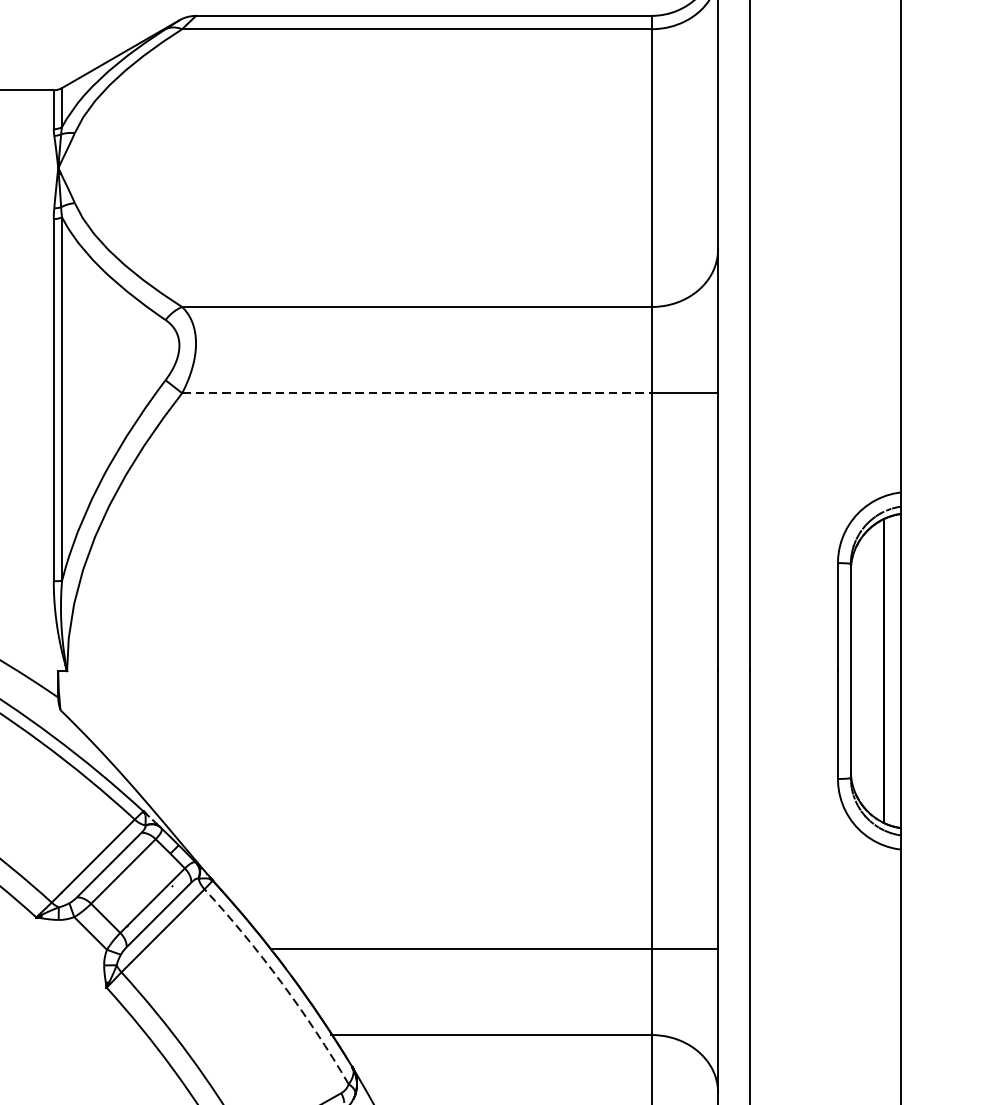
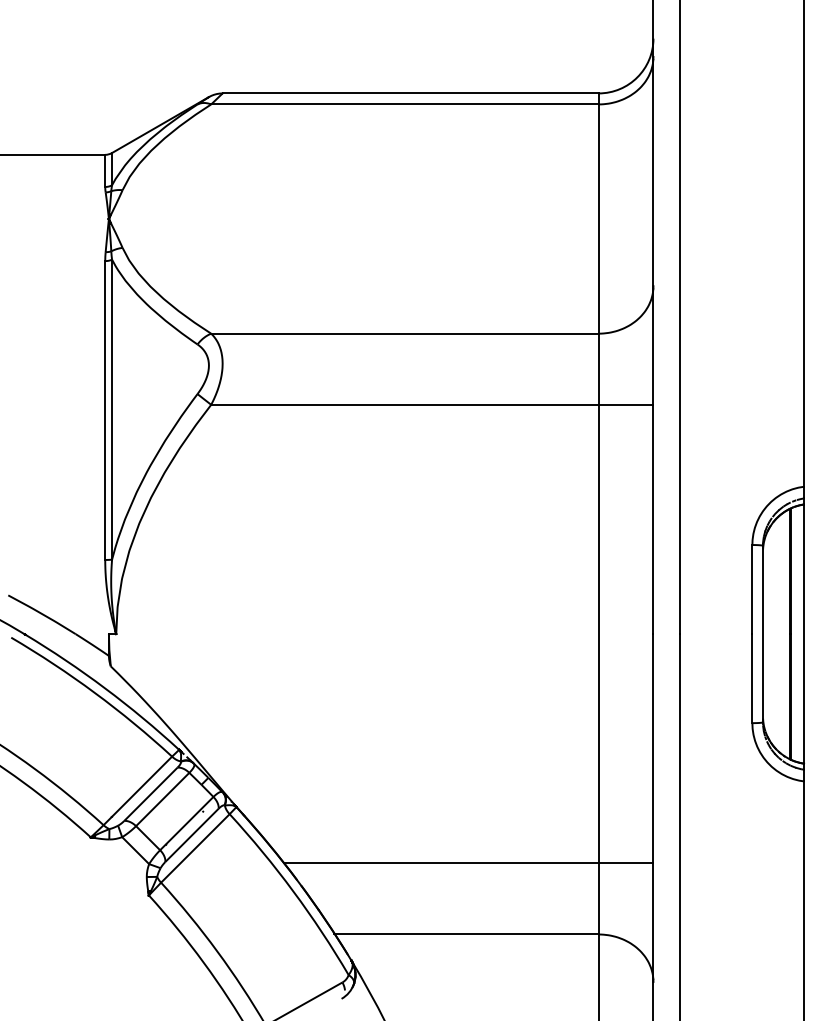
line: (416, 392) -> (404, 404), dashed -> solid
arc: (281, 982) -> (293, 891), dashed -> solid

